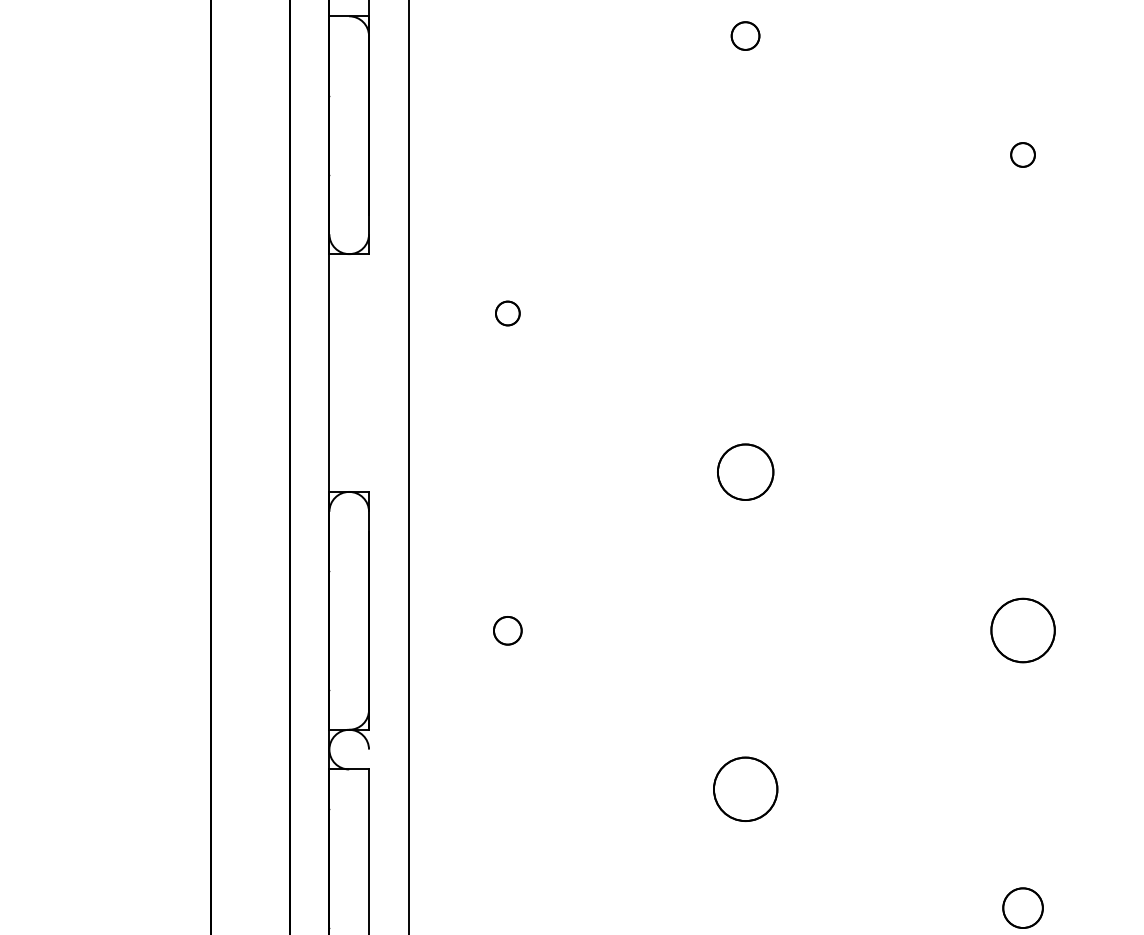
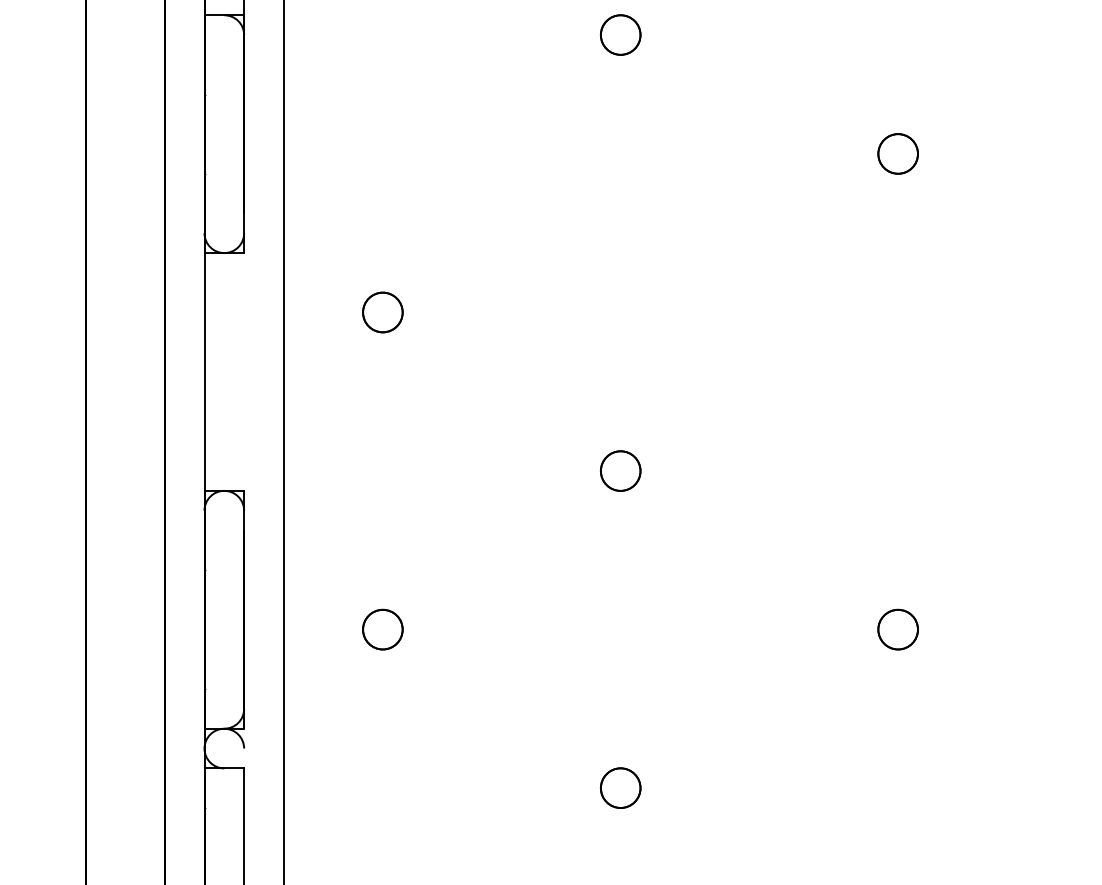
part: (745, 35) -> (620, 34), size x1.43
part: (1022, 154) -> (897, 153), size x1.67
part: (507, 313) -> (382, 312), size x1.67
part: (745, 471) -> (620, 470), size x0.71
part: (507, 630) -> (382, 629), size x1.43
part: (1022, 630) -> (897, 629), size x0.62
part: (745, 788) -> (620, 787), size x0.62

